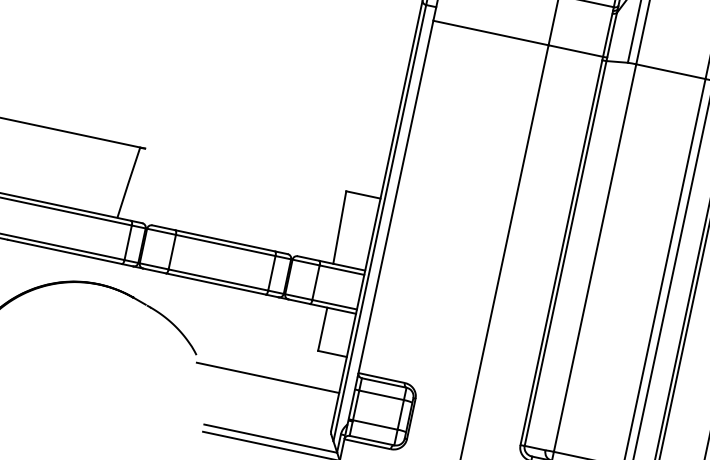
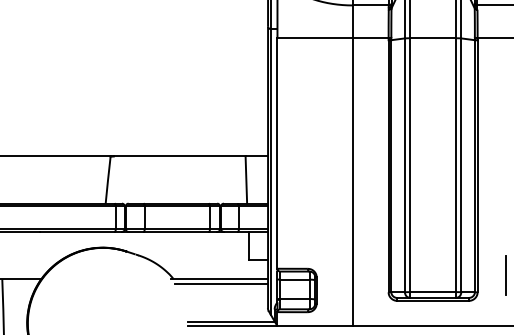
line: (245, 169) -> (179, 156), added
line: (585, 256) -> (404, 165), added
line: (266, 370) -> (219, 279), added

